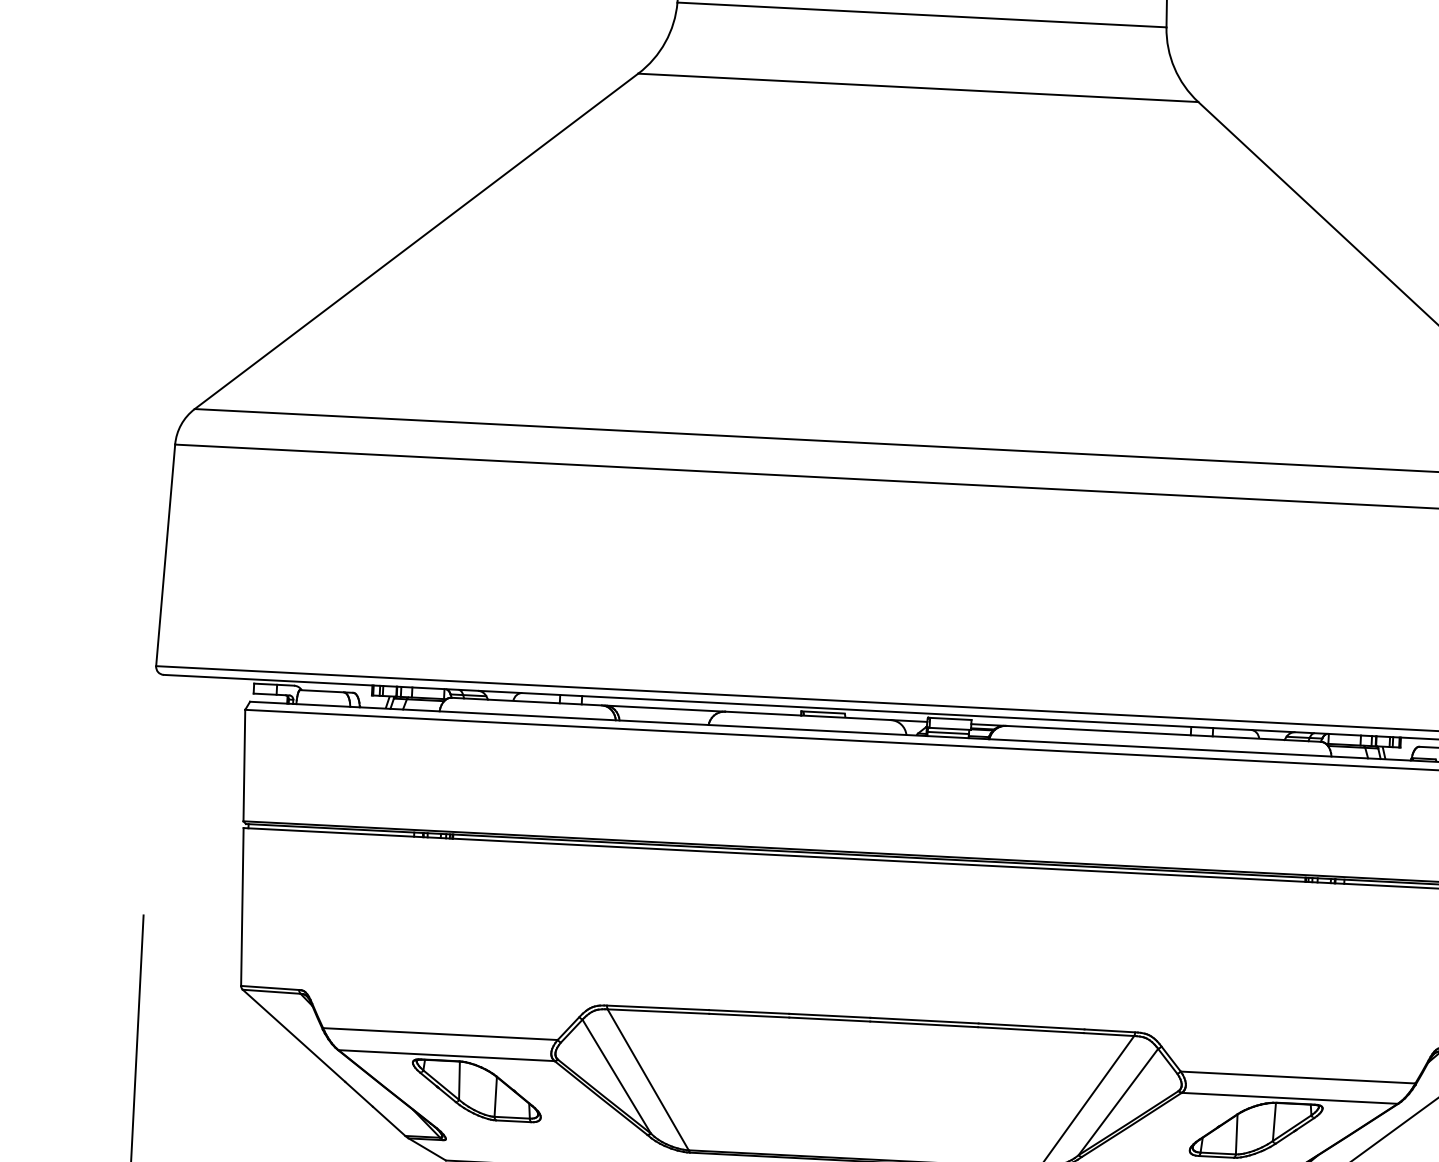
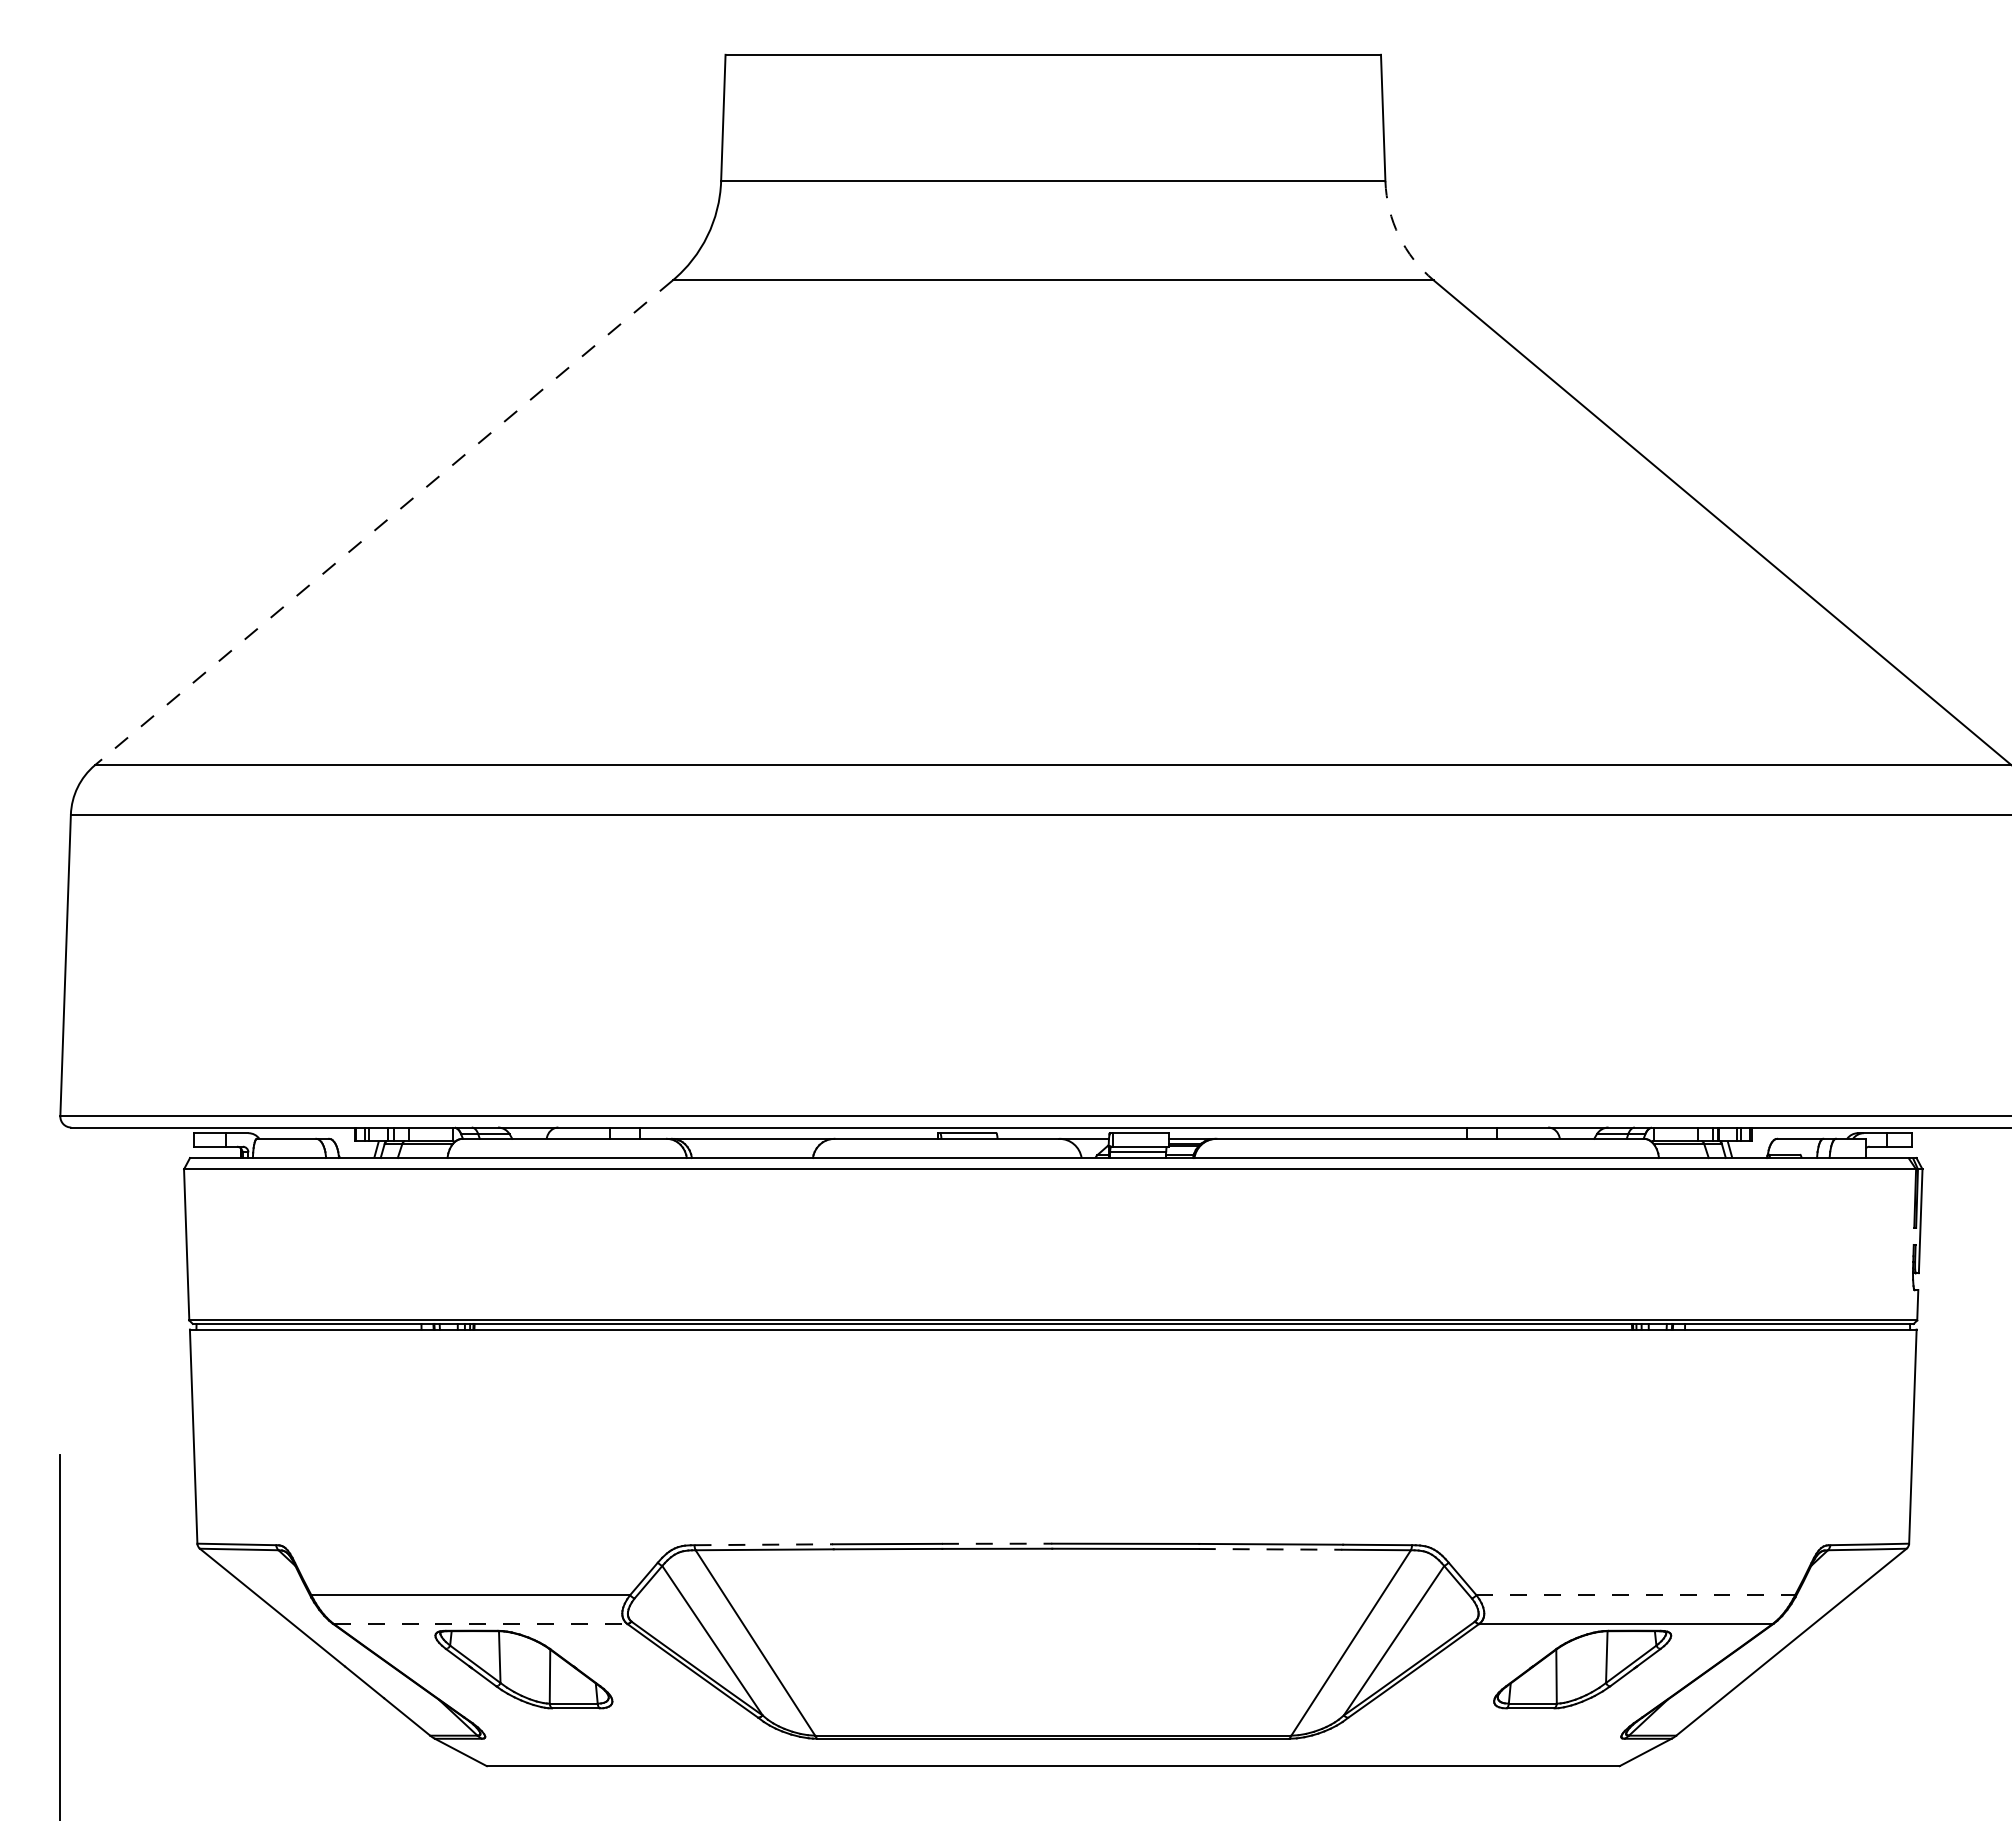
arc: (1174, 68) -> (1399, 236), solid -> dashed
line: (416, 241) -> (383, 523), solid -> dashed
line: (658, 1007) -> (764, 1544), solid -> dashed
line: (830, 1015) -> (997, 1543), solid -> dashed
line: (1030, 1030) -> (1270, 1549), solid -> dashed
line: (446, 1055) -> (480, 1623), solid -> dashed
line: (1298, 1077) -> (1636, 1595), solid -> dashed

